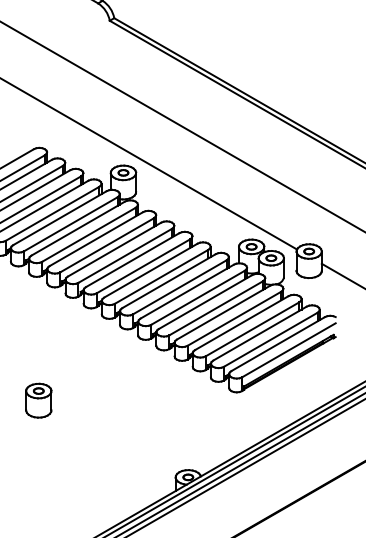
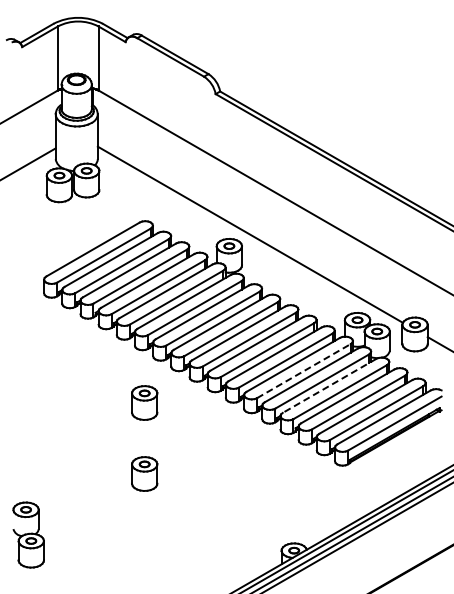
line: (198, 297) -> (304, 370), solid -> dashed
line: (223, 313) -> (329, 386), solid -> dashed
part: (38, 329) -> (144, 402), added

